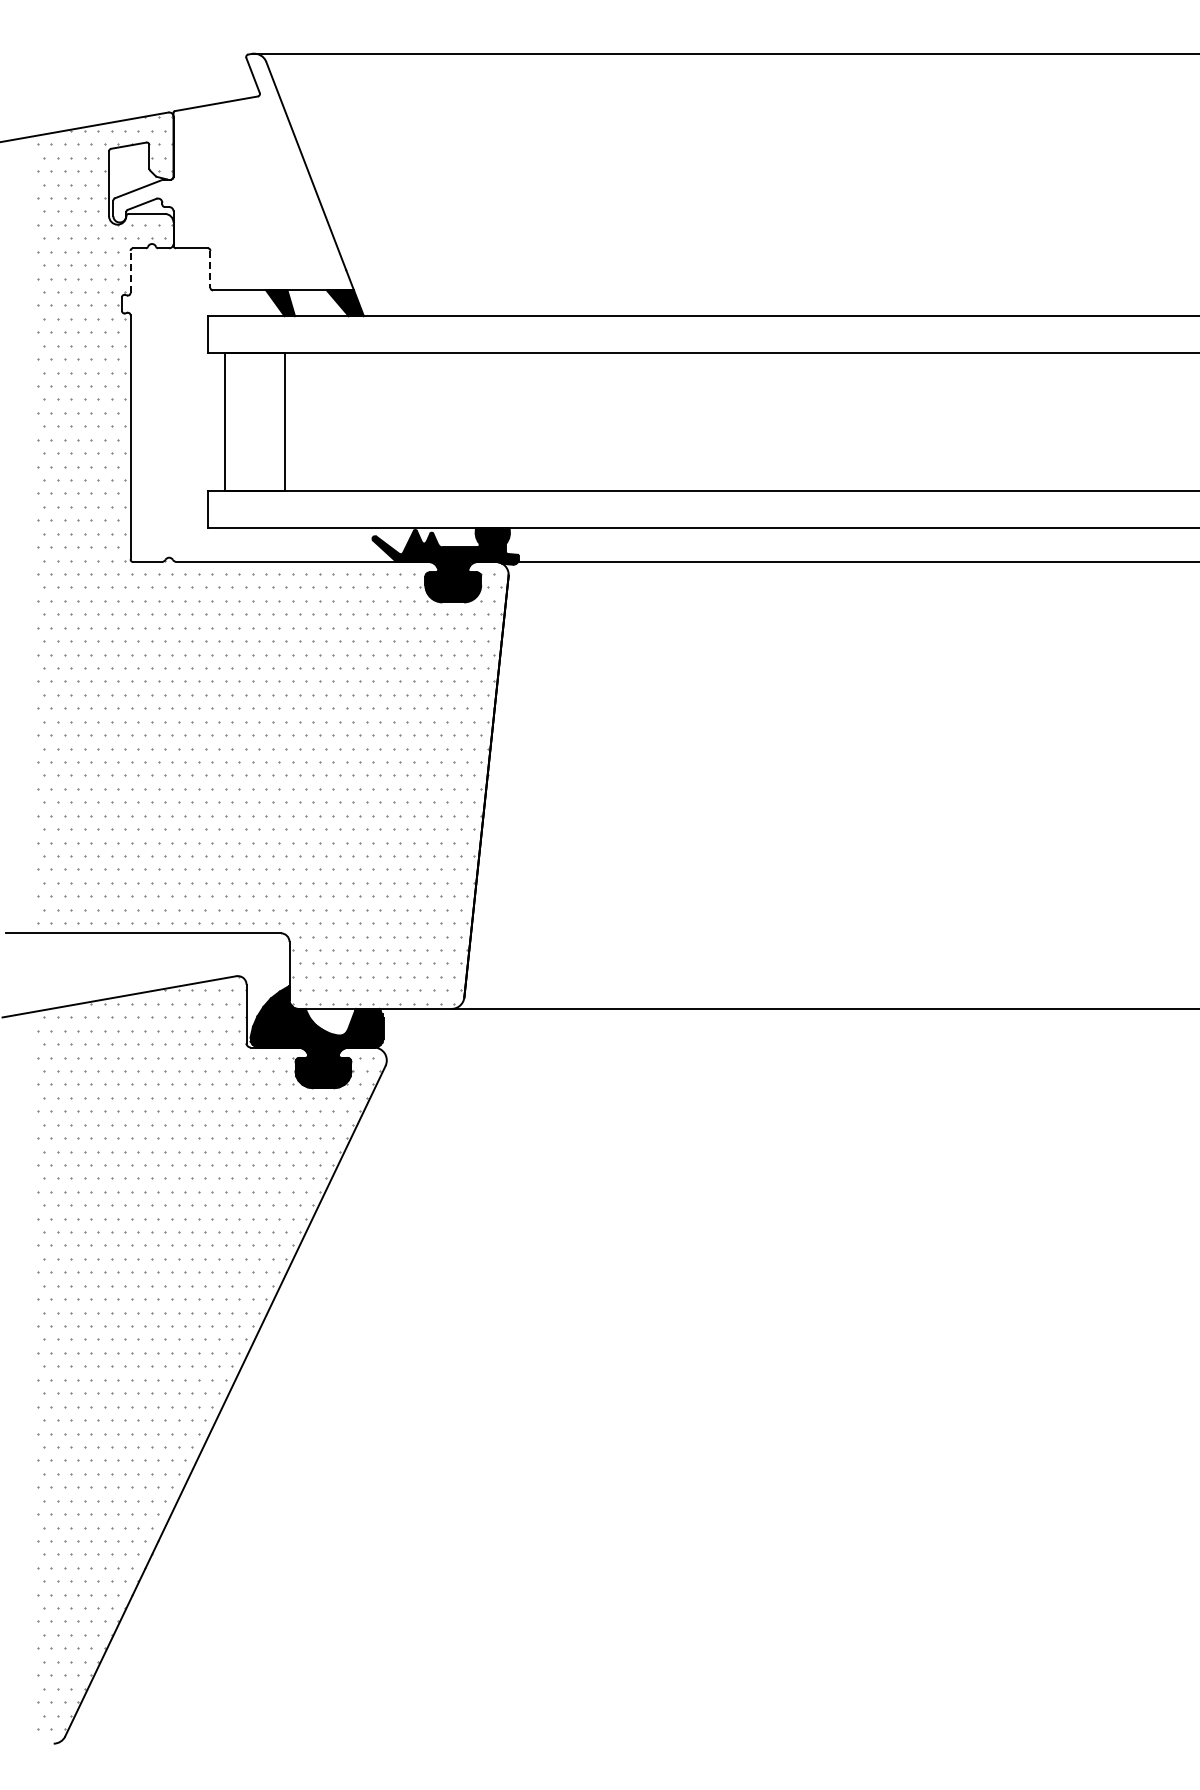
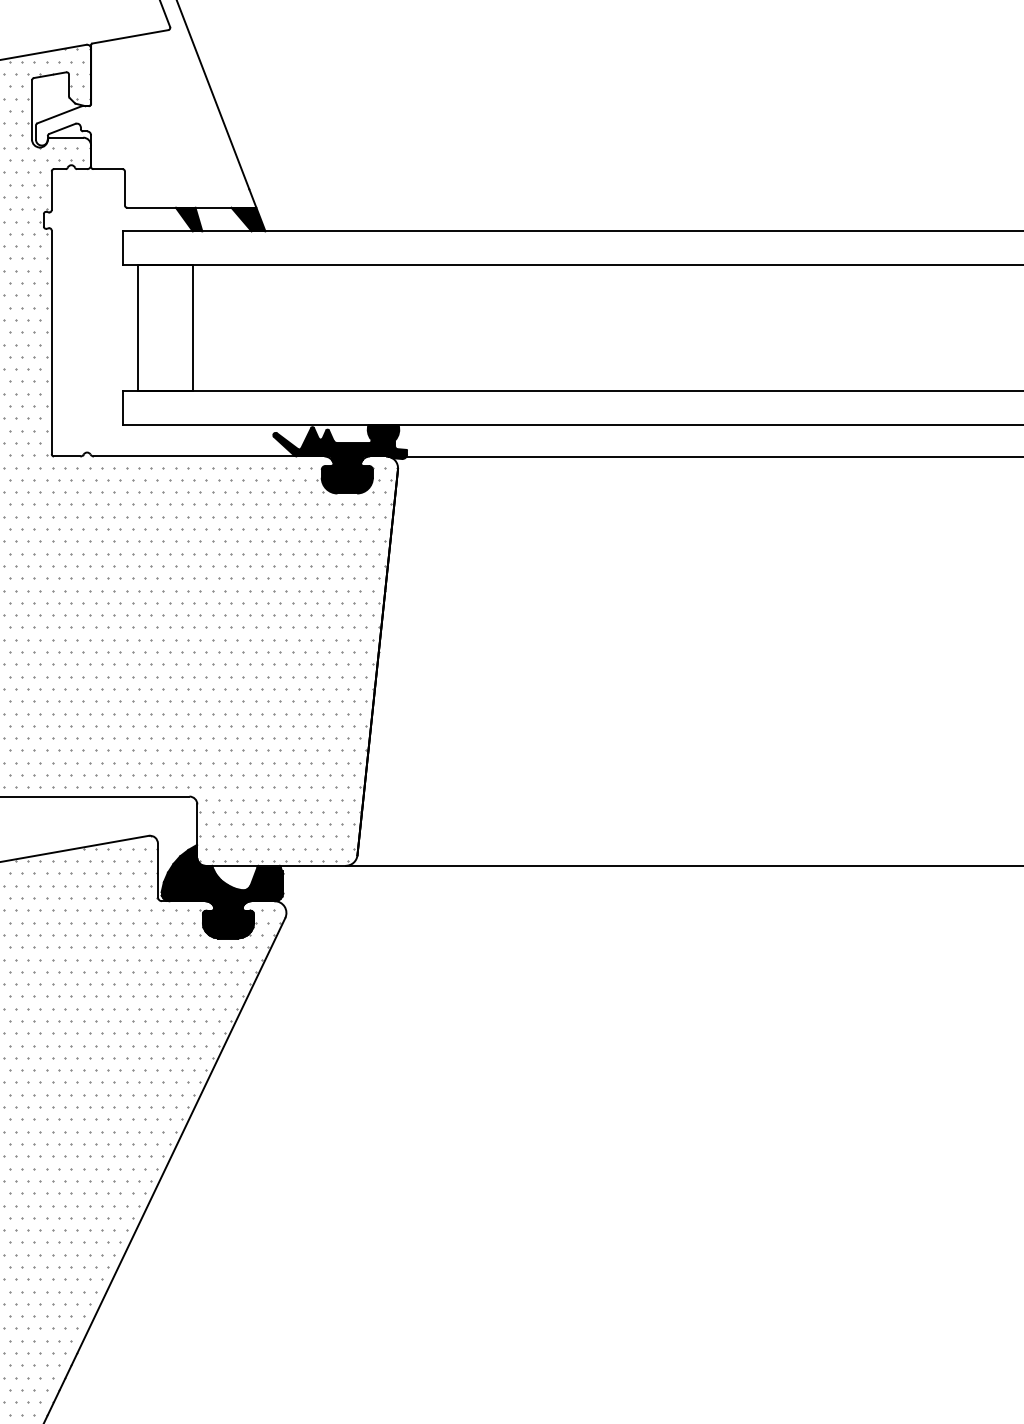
line: (210, 269) -> (124, 188), dashed -> solid
line: (130, 271) -> (51, 190), dashed -> solid

